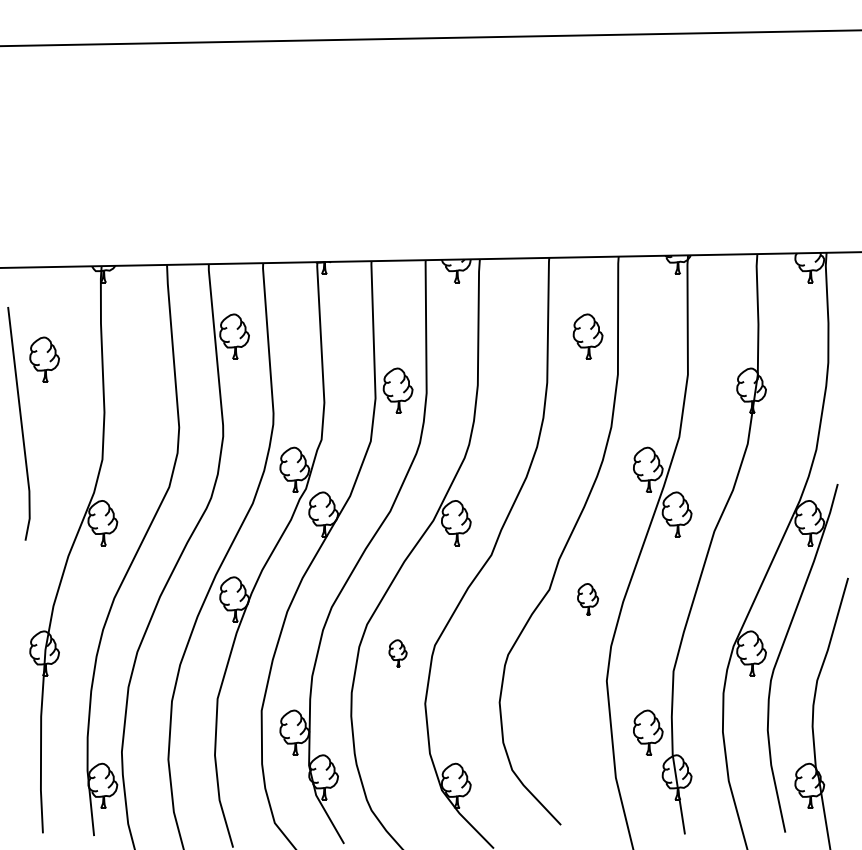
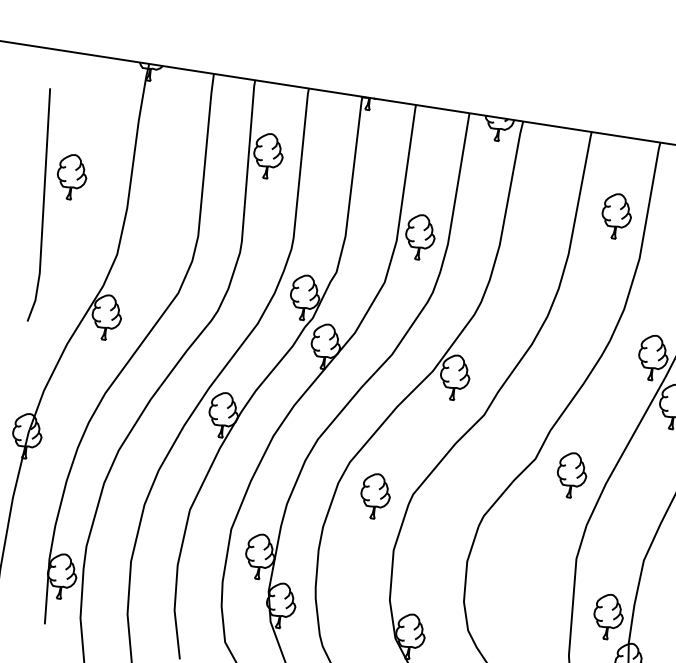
part: (44, 359) -> (71, 176), moved
part: (587, 599) -> (571, 475), size x1.43
part: (397, 653) -> (374, 496), size x1.67

